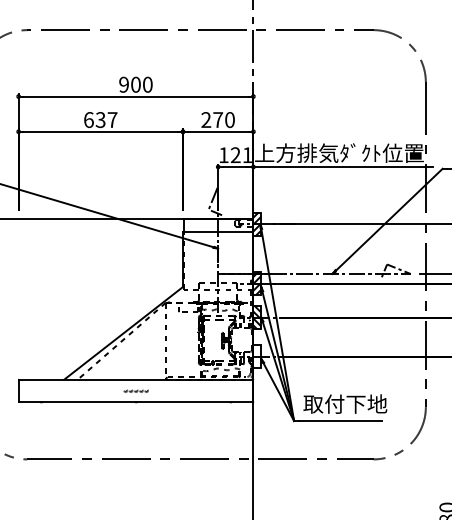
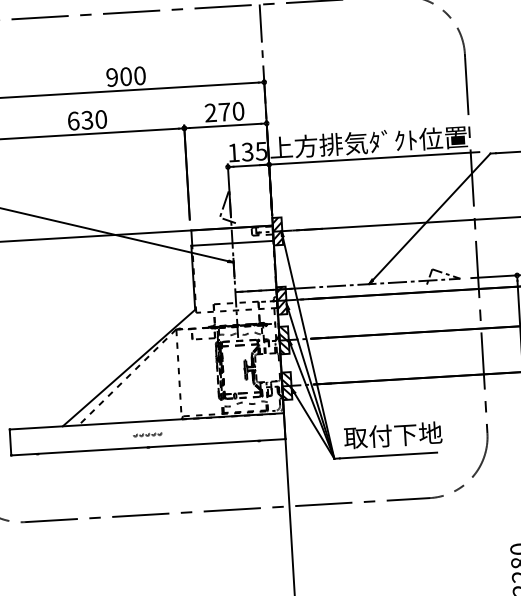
text: (112, 120) -> (101, 120), 637 -> 630
text: (240, 155) -> (253, 152), 121 -> 135
hatch: (257, 356) -> (287, 385), added

